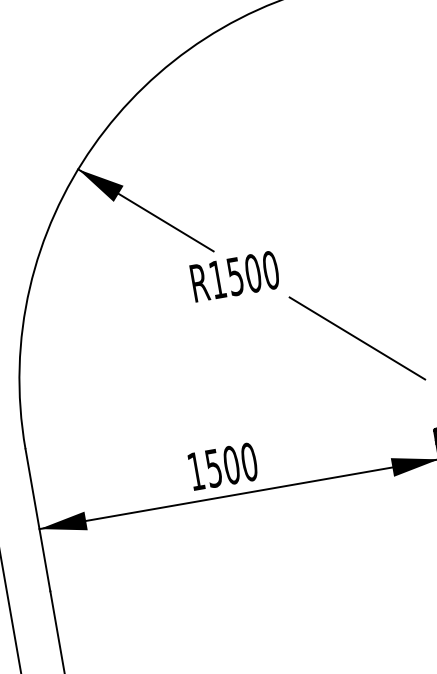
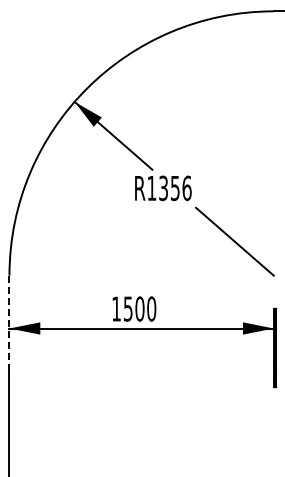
text: (253, 273) -> (175, 188), R1500 -> R1356
line: (37, 519) -> (9, 322), solid -> dashed

